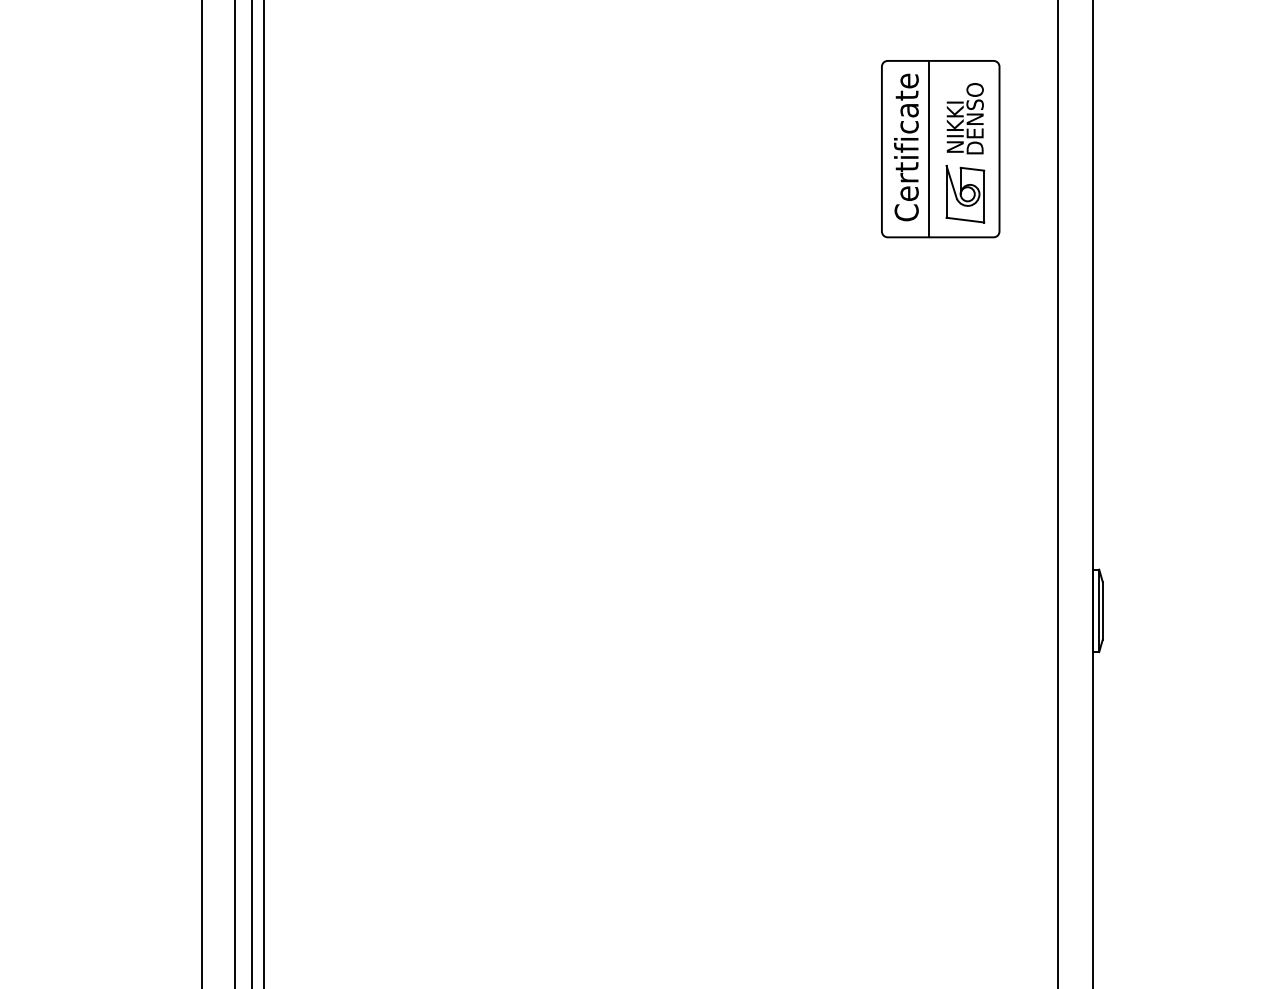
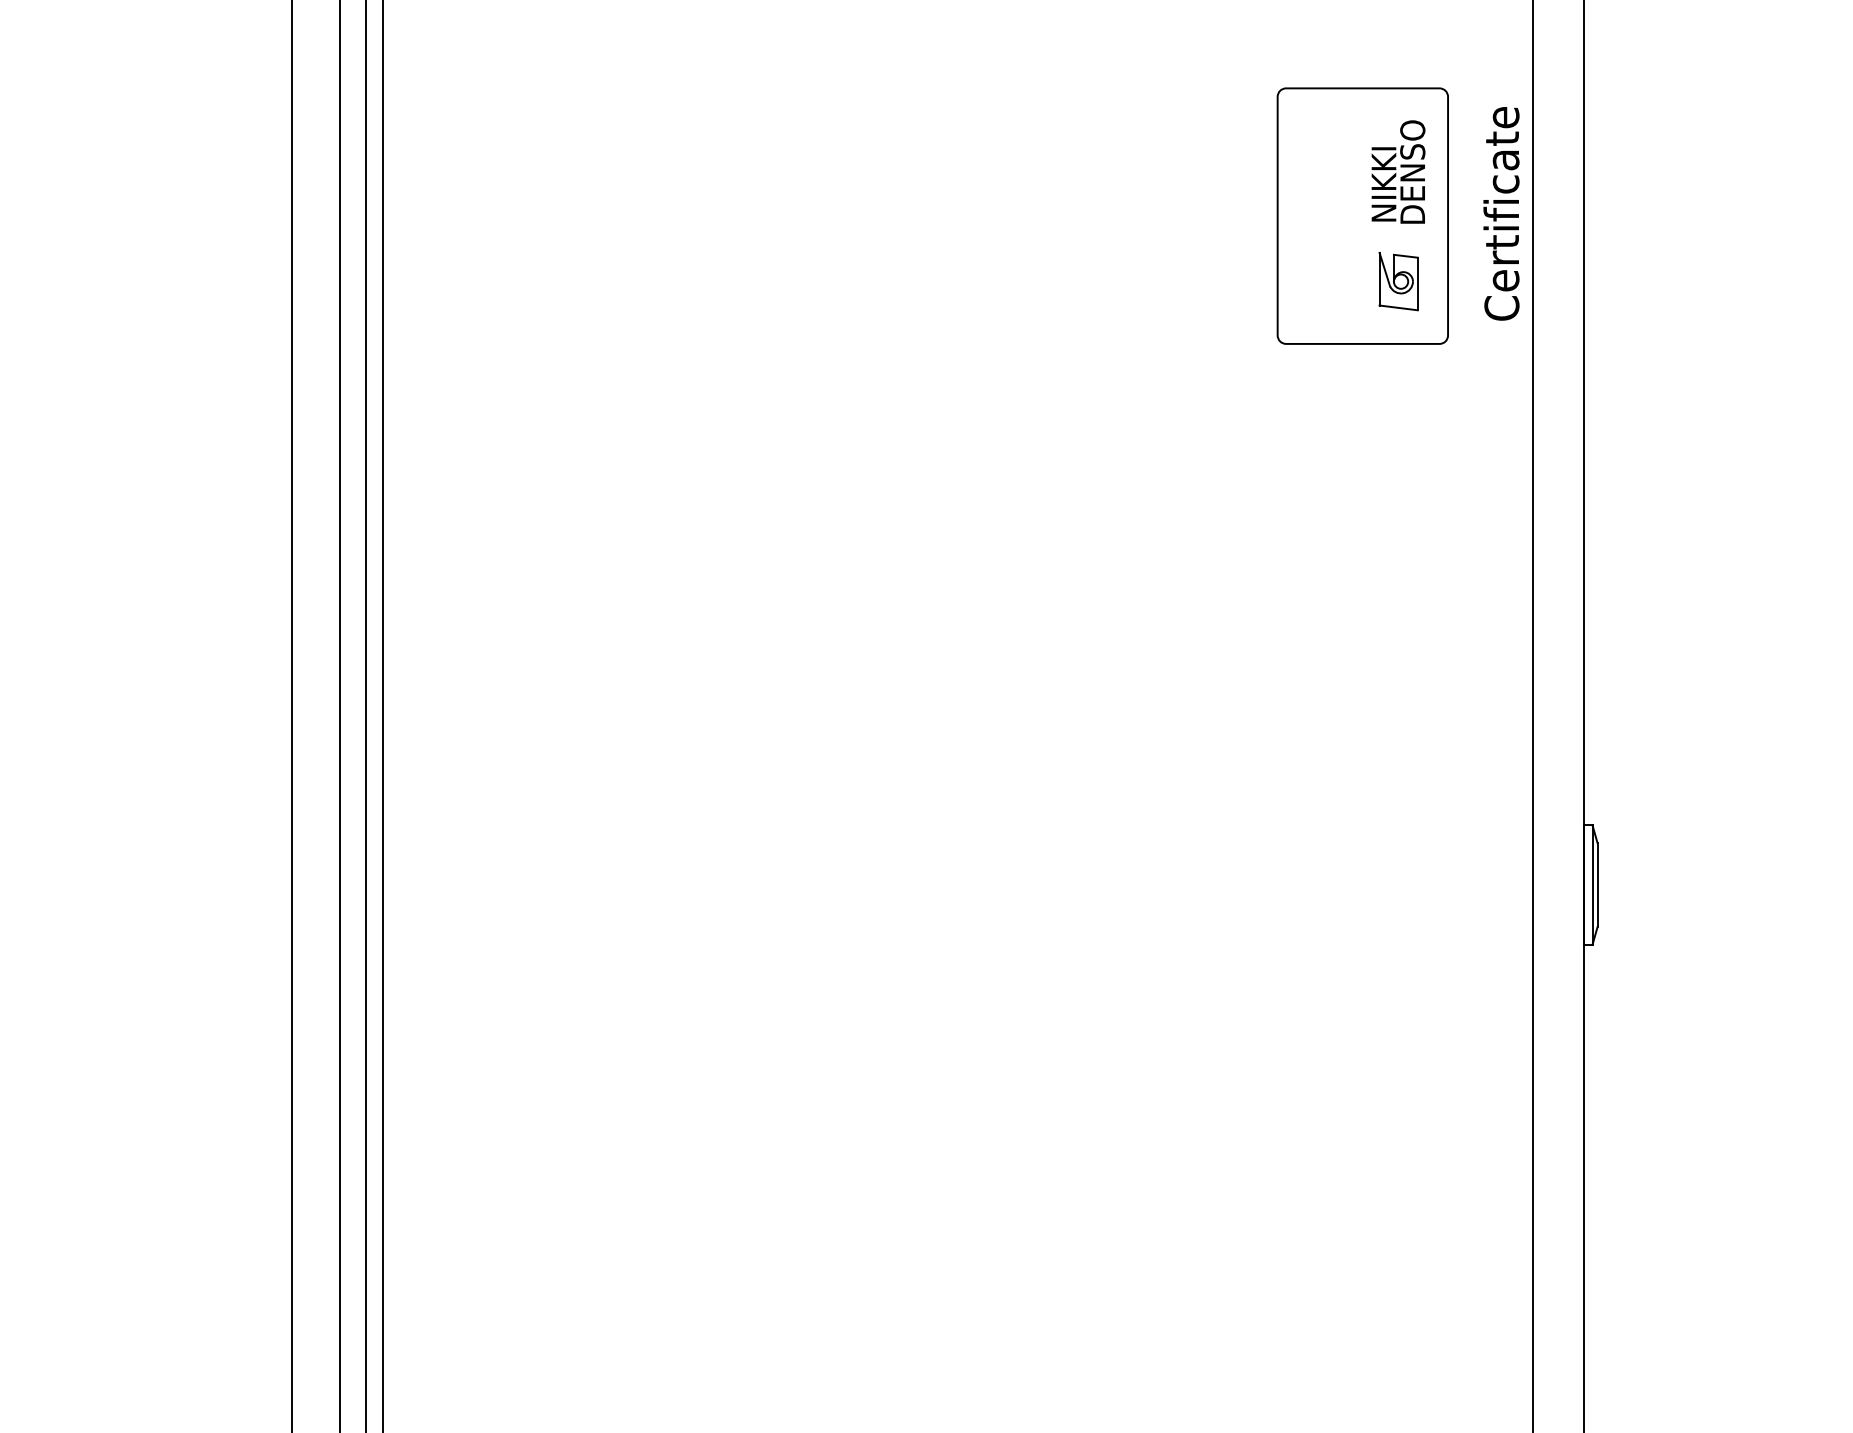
text: (906, 147) -> (1501, 213), moved
line: (928, 148) -> (1345, 215), removed
part: (965, 194) -> (1398, 281), size x0.7

